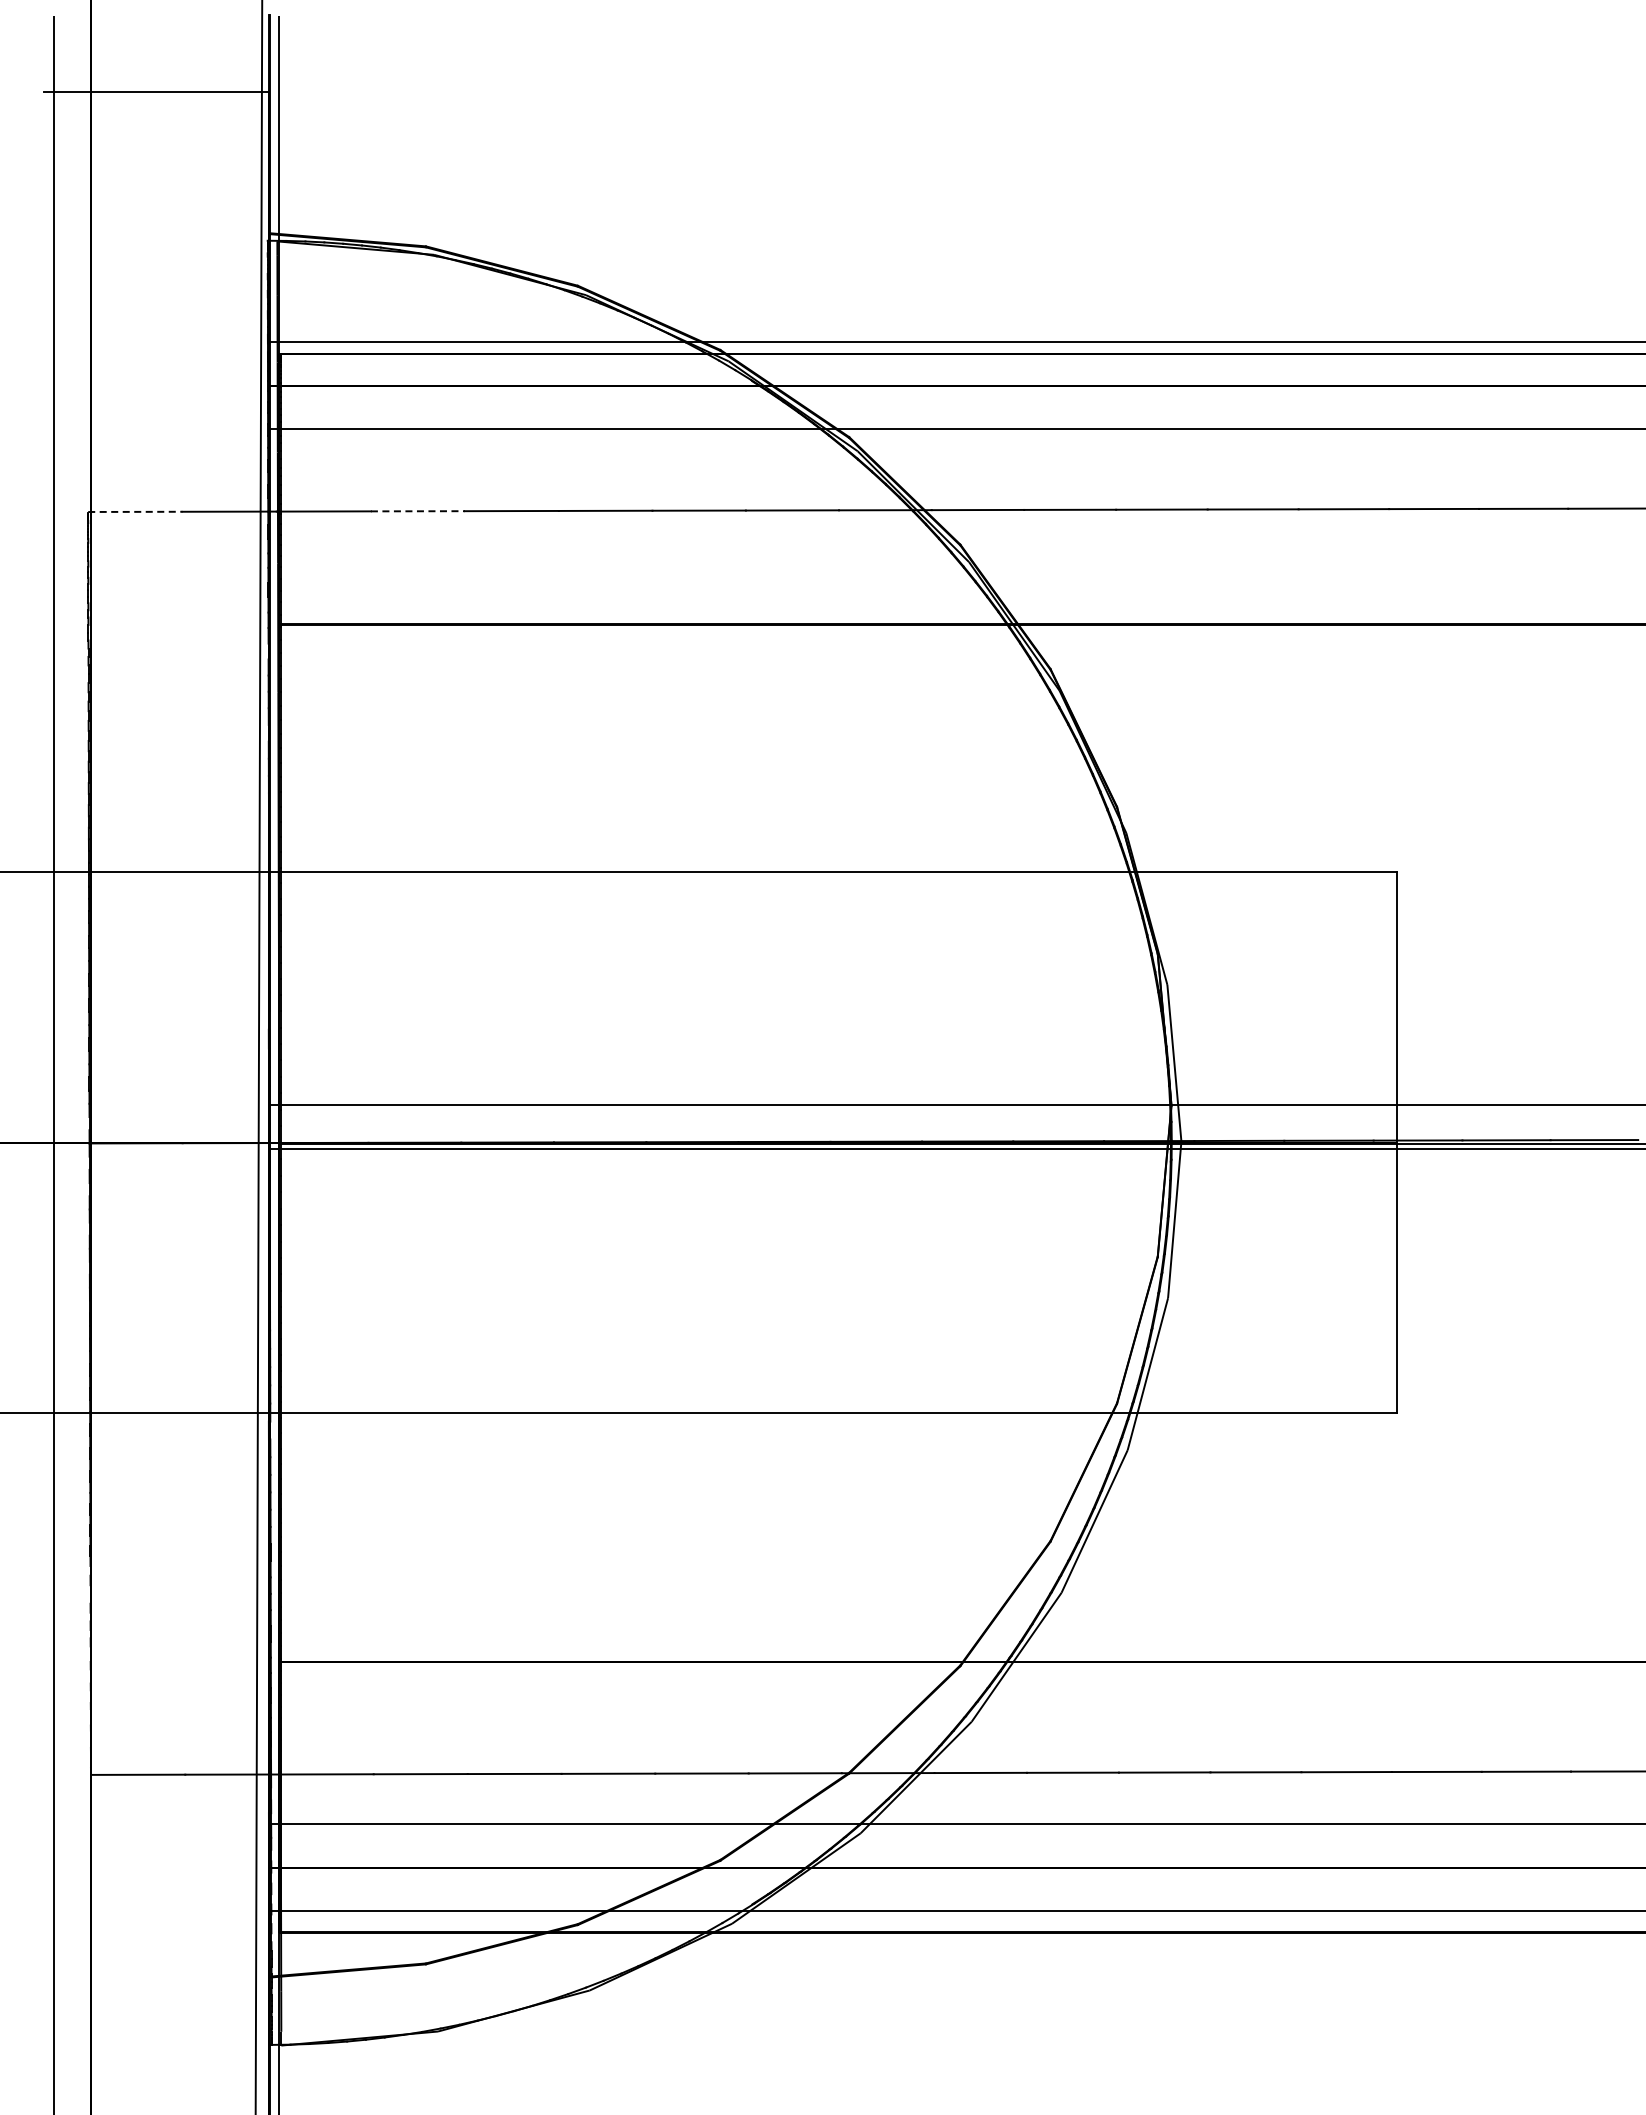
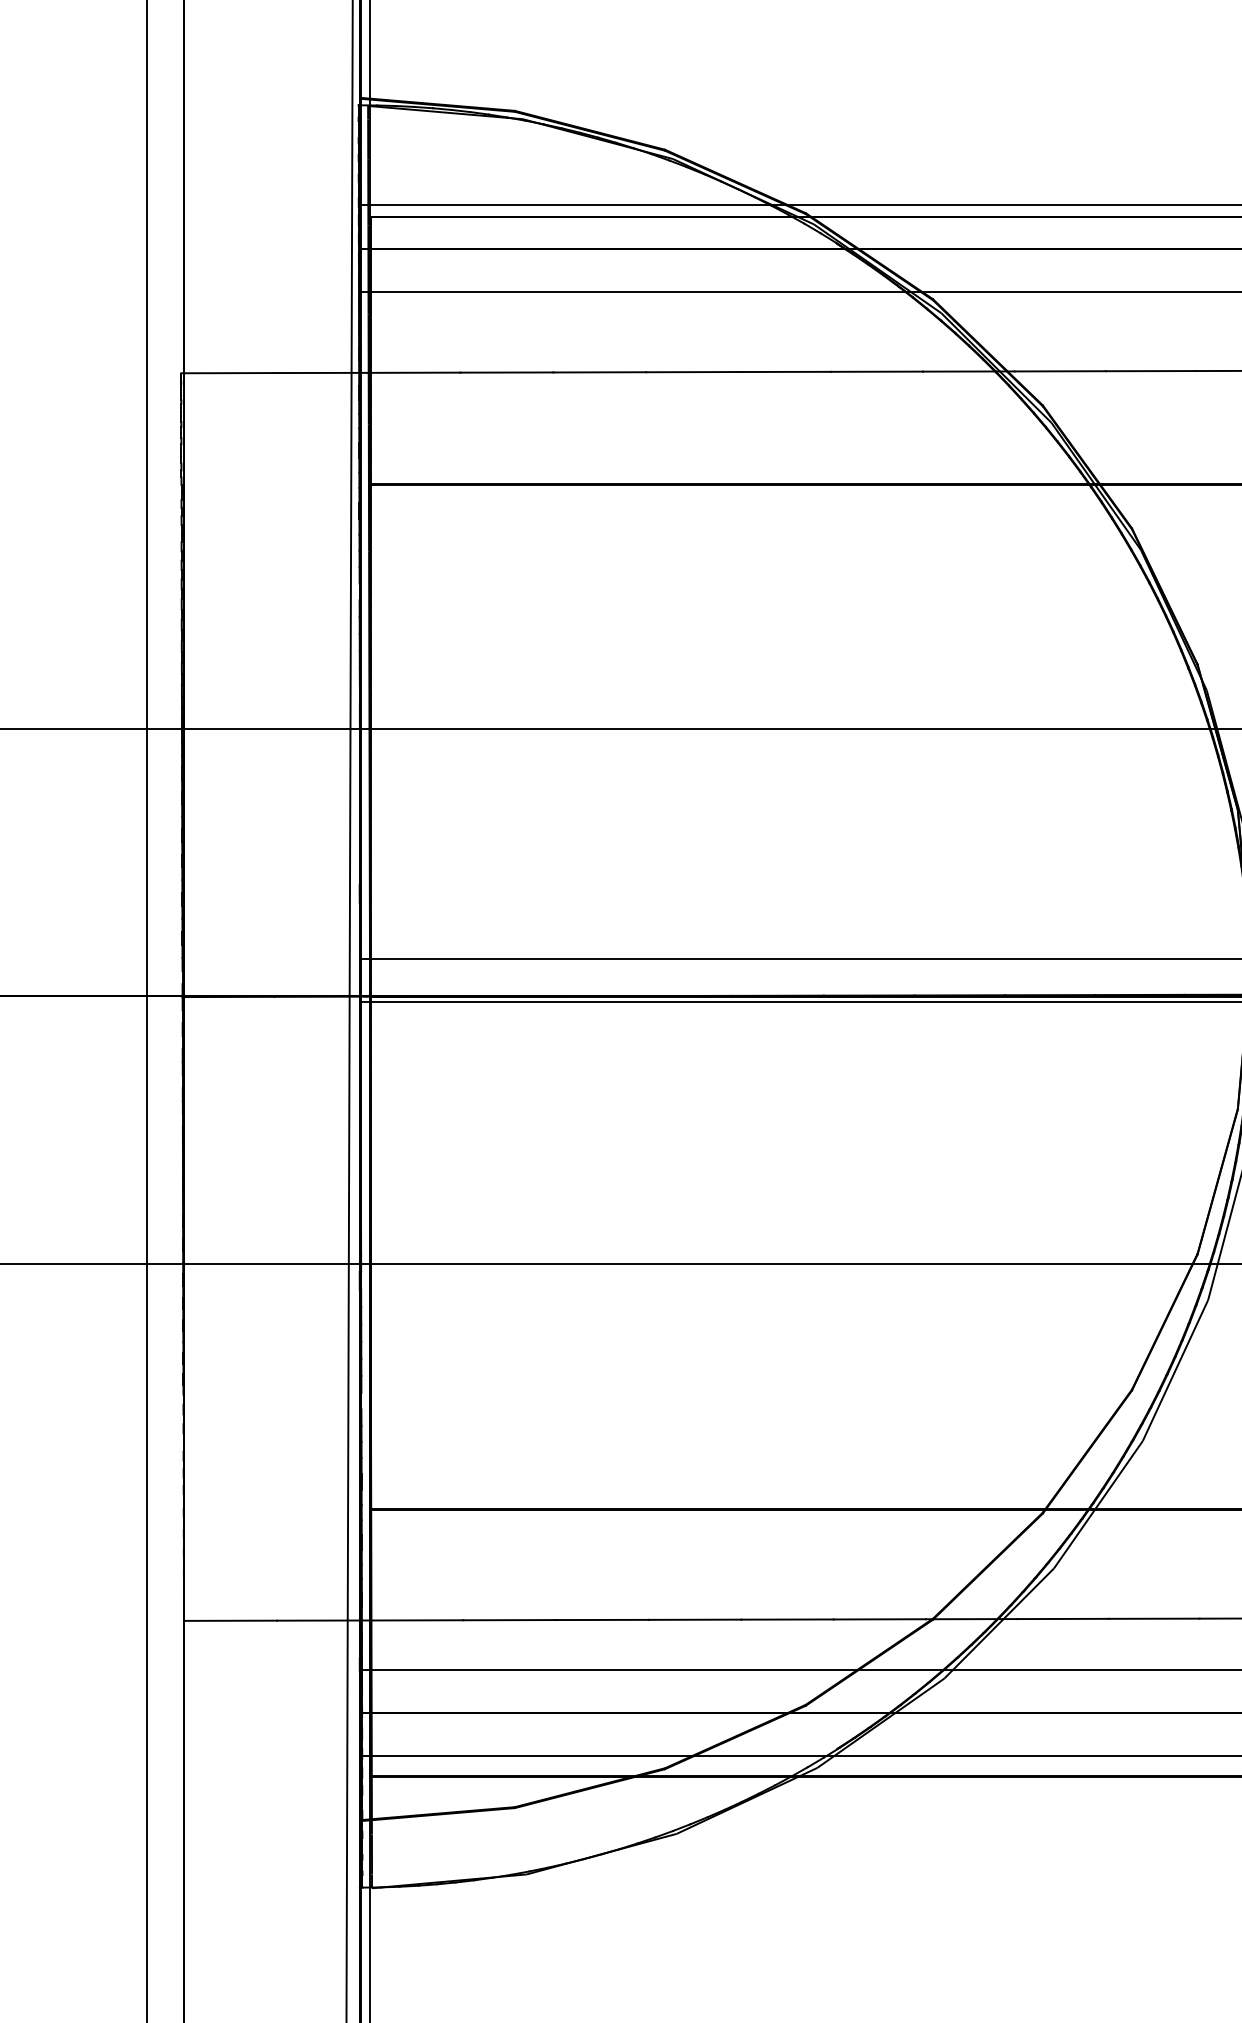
line: (135, 511) -> (227, 372), dashed -> solid
line: (418, 511) -> (507, 372), dashed -> solid

